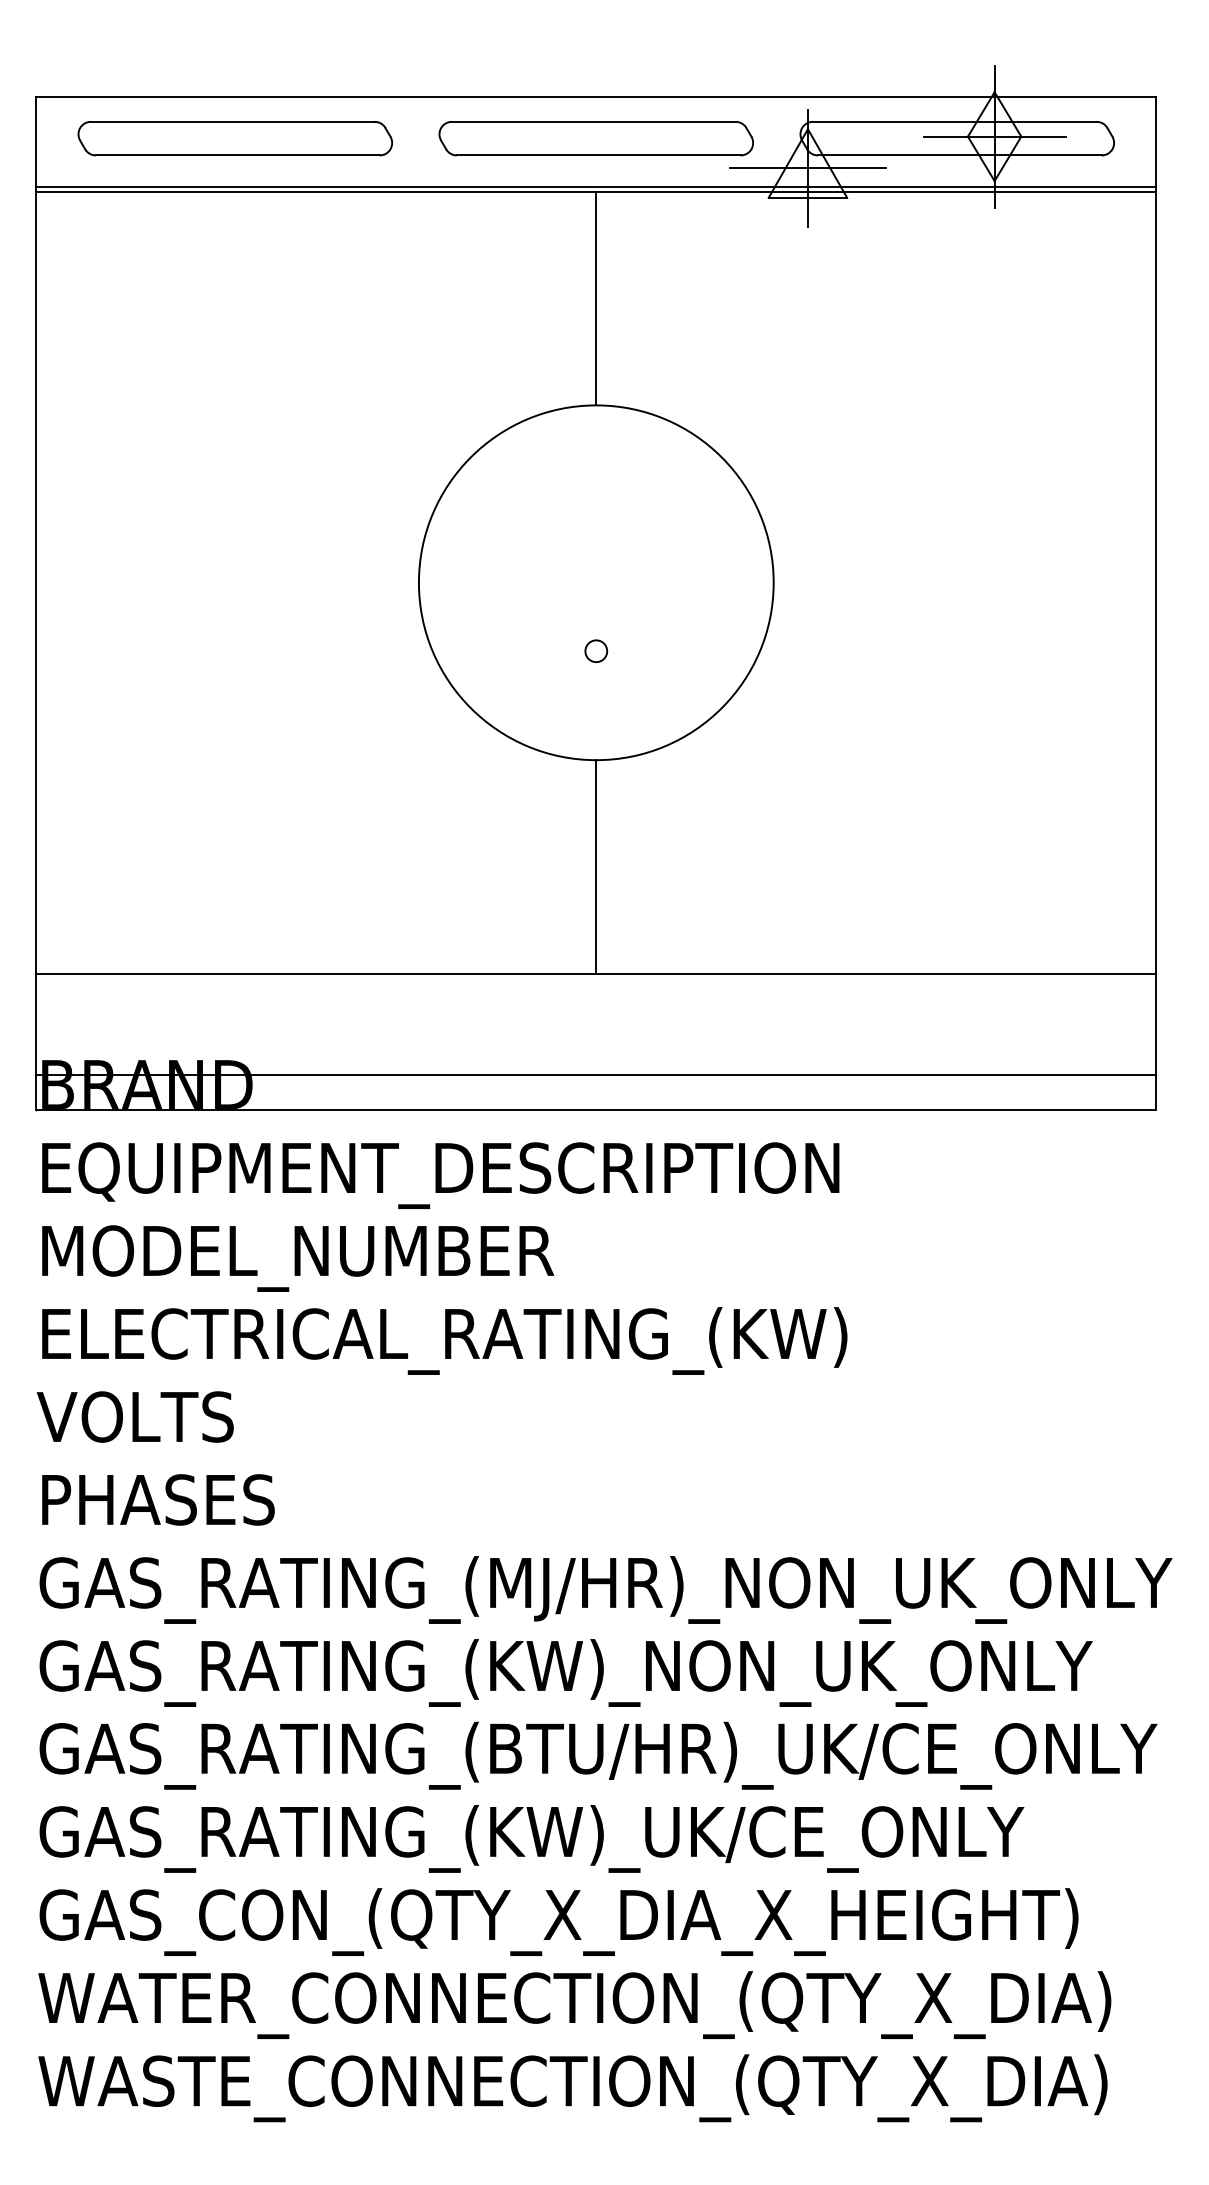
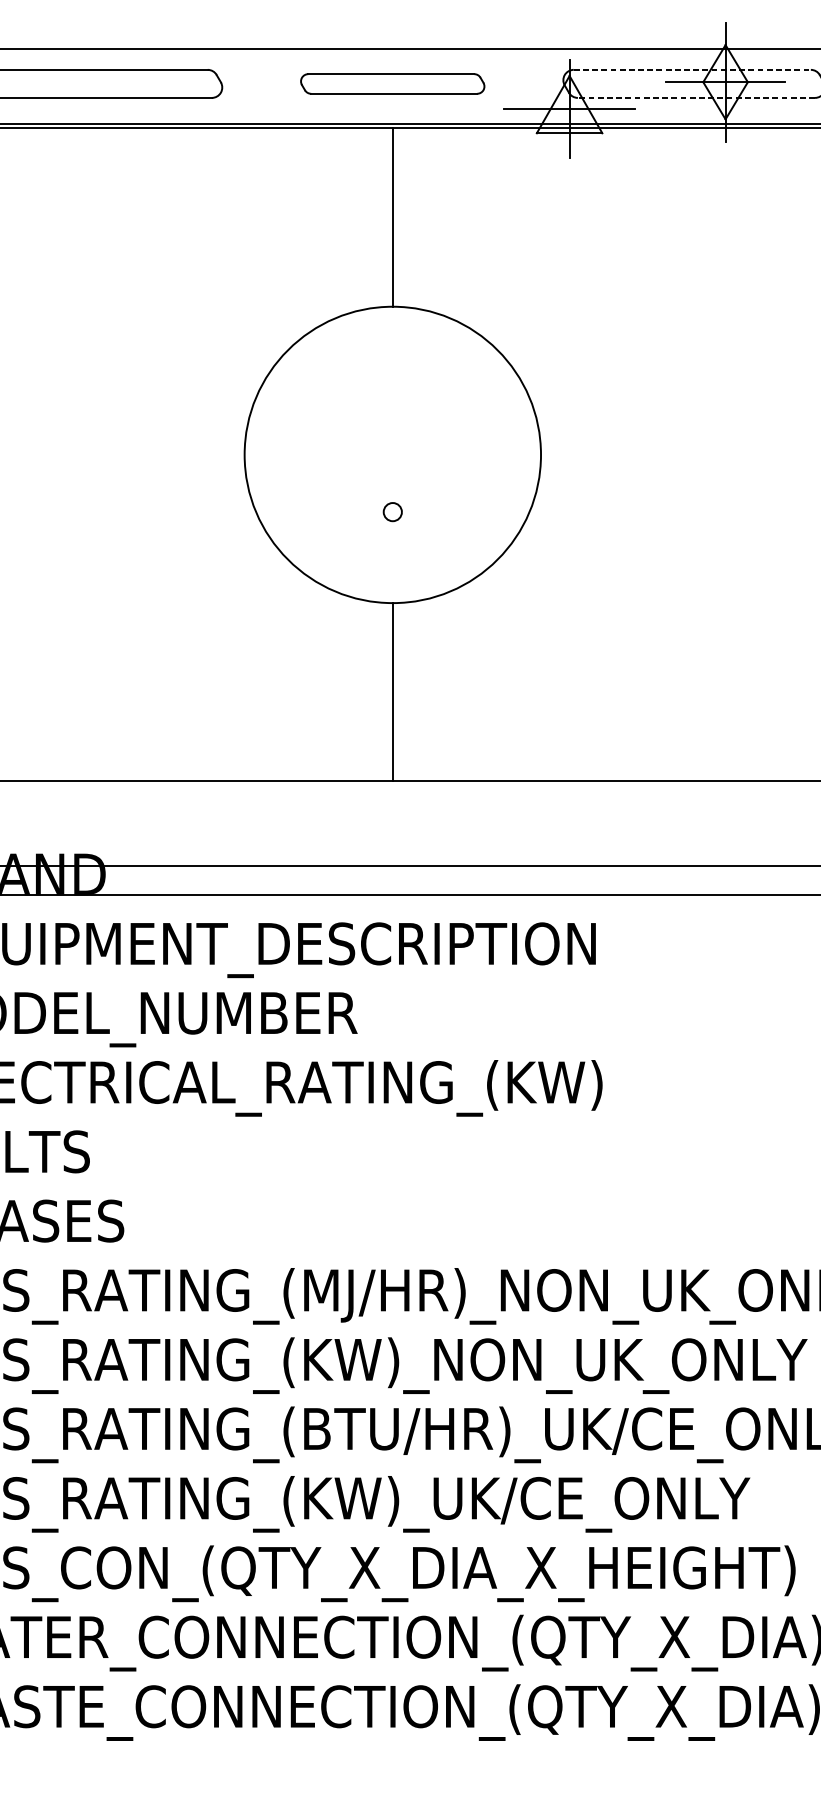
line: (954, 121) -> (692, 69), solid -> dashed
part: (595, 138) -> (392, 83), size x0.7
line: (959, 155) -> (696, 97), solid -> dashed

